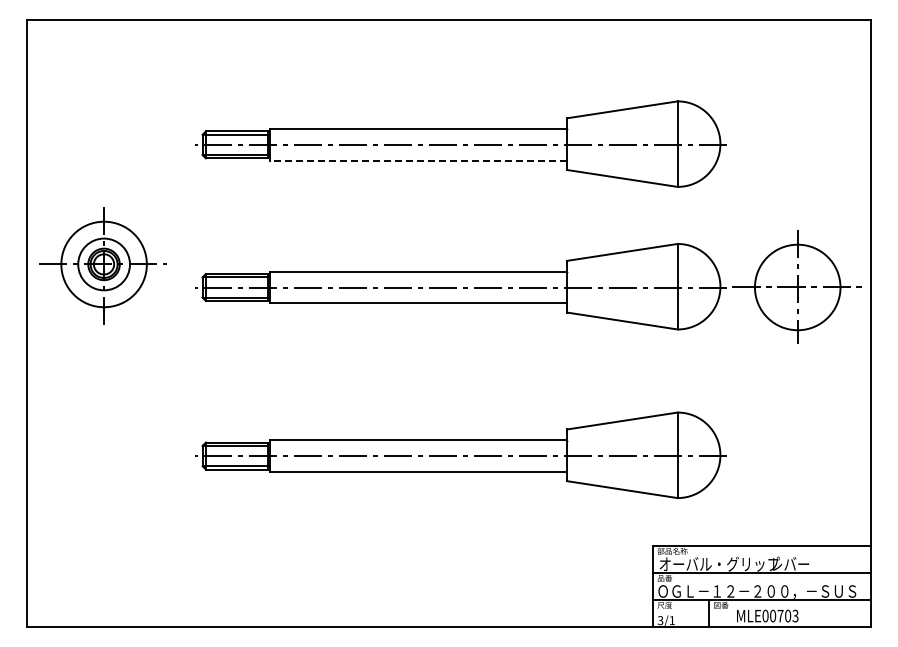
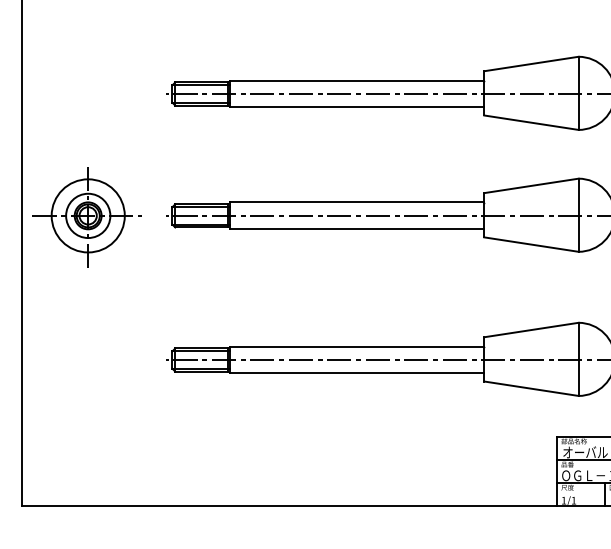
line: (418, 160) -> (357, 107), dashed -> solid
part: (102, 265) -> (86, 216), moved
text: (660, 620) -> (563, 500), 3/1 -> 1/1

